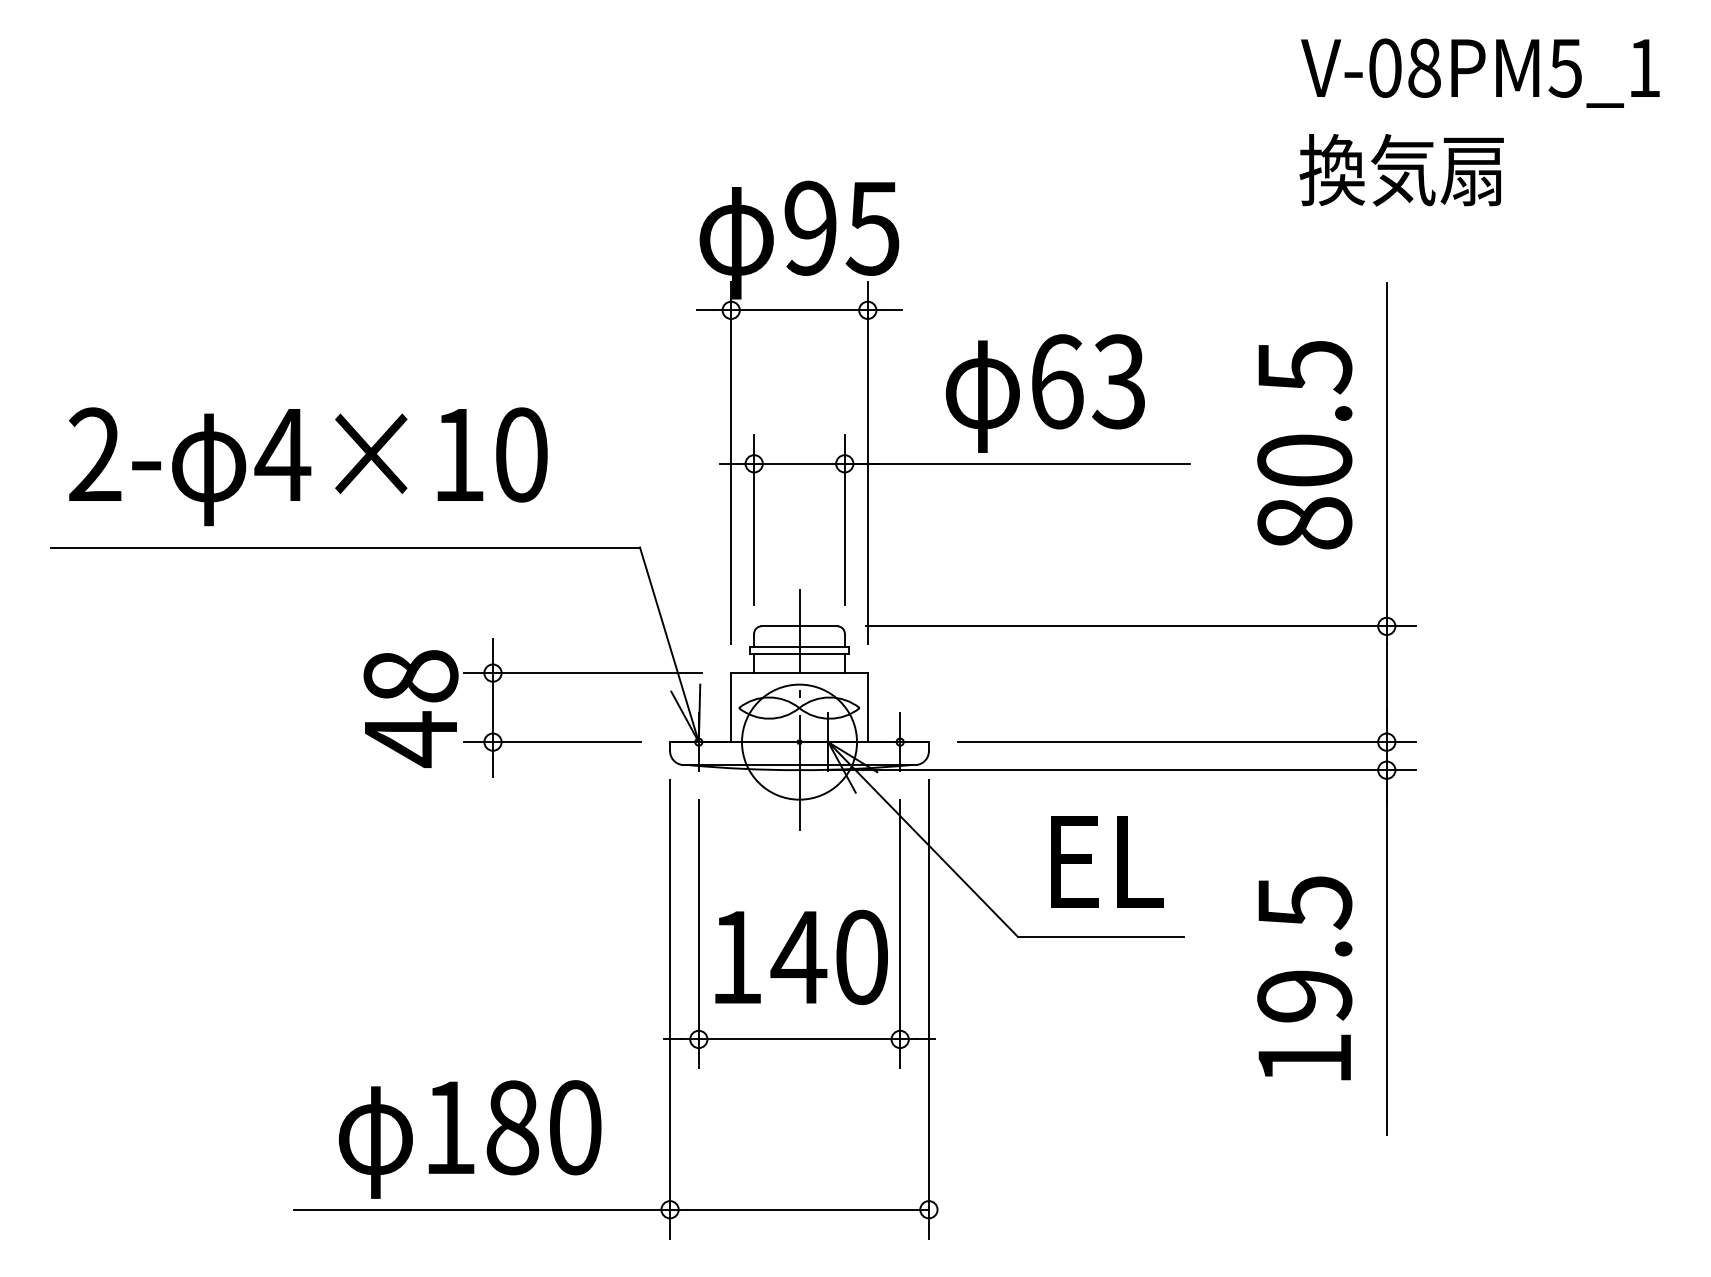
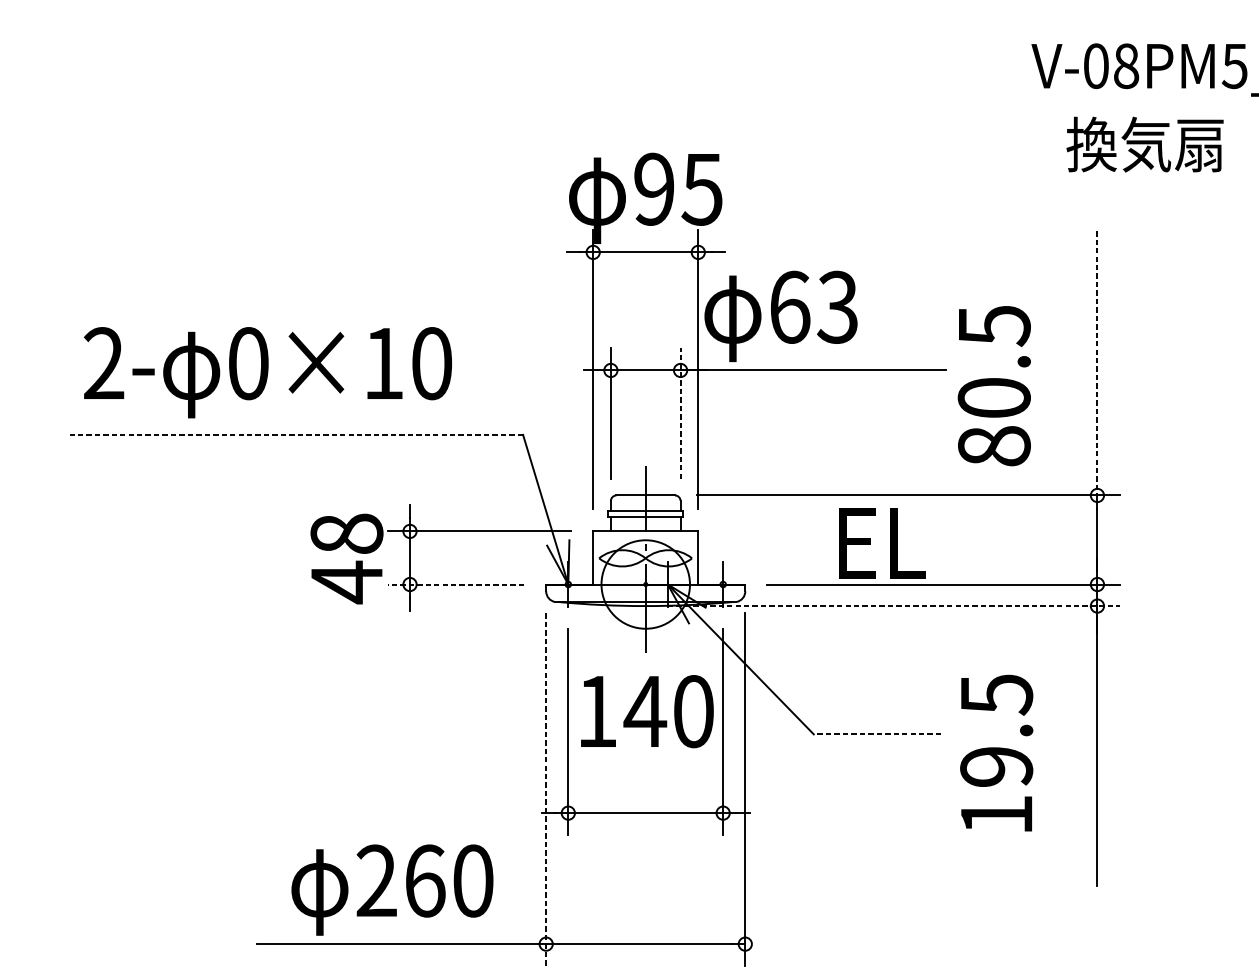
text: (1401, 170) -> (1144, 144), moved
text: (1045, 393) -> (781, 316), moved
text: (1304, 445) -> (994, 386), moved
text: (282, 454) -> (248, 363), 4×10 -> 0×10
line: (1386, 454) -> (1097, 363), solid -> dashed
line: (844, 519) -> (680, 413), solid -> dashed
line: (345, 547) -> (296, 434), solid -> dashed
line: (552, 742) -> (455, 584), solid -> dashed
line: (1121, 770) -> (893, 606), solid -> dashed
text: (1107, 861) -> (882, 543), moved
line: (1100, 936) -> (877, 733), solid -> dashed
text: (801, 956) -> (647, 710), moved
text: (1304, 978) -> (996, 753), moved
line: (670, 1009) -> (546, 790), solid -> dashed
text: (481, 1127) -> (401, 880), 180 -> 260

